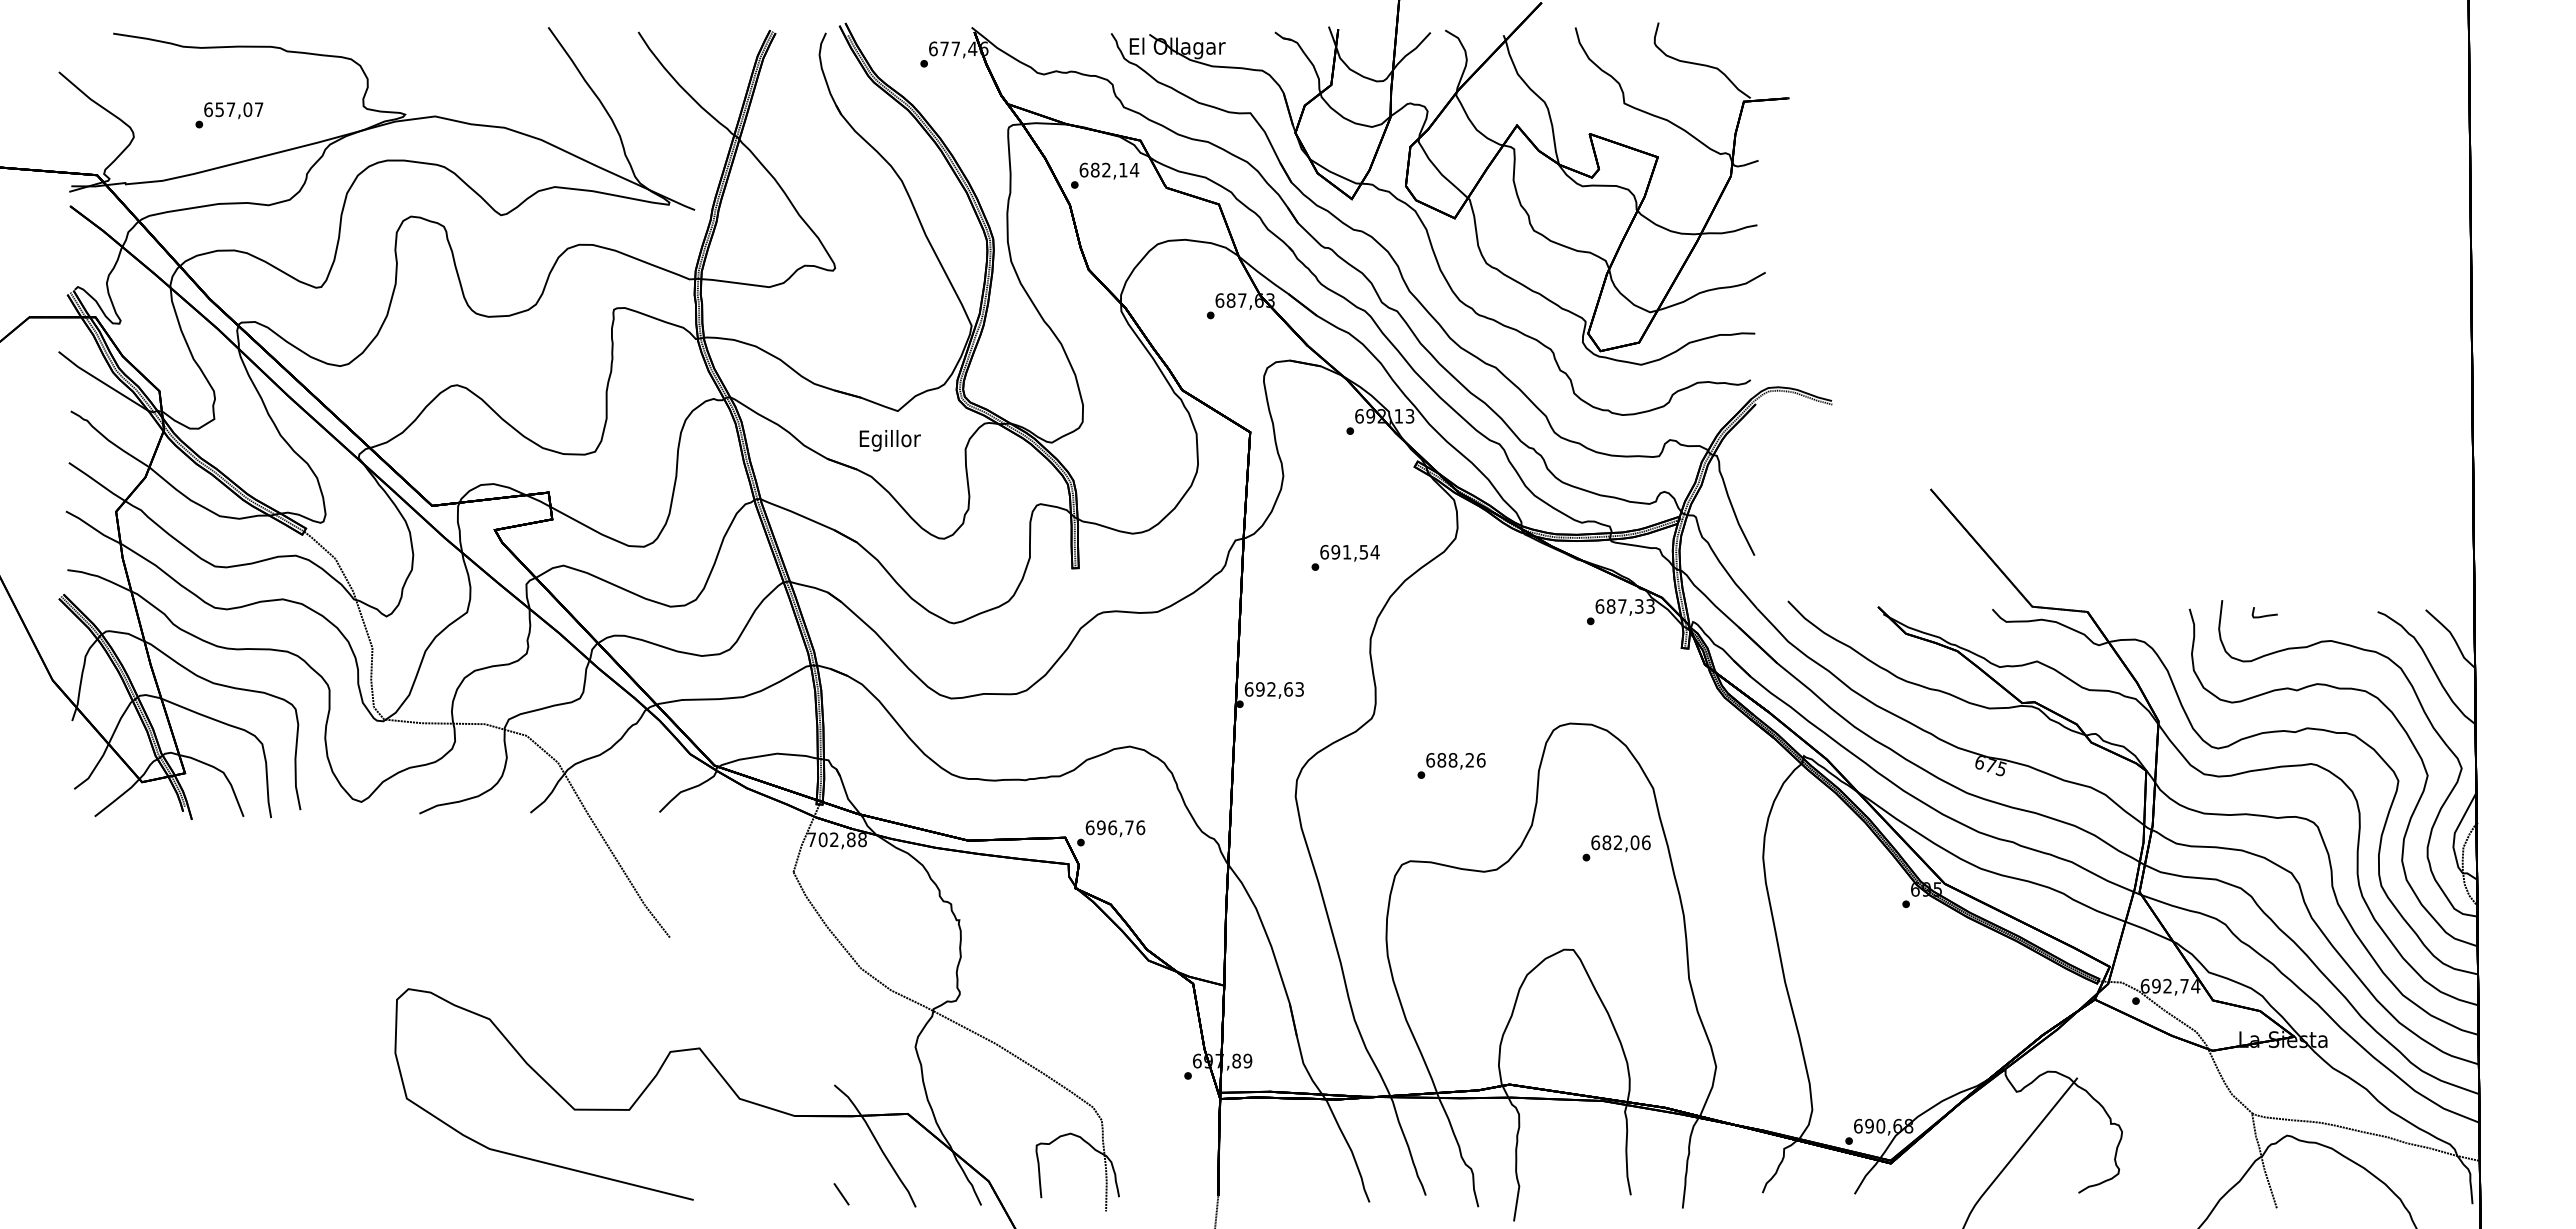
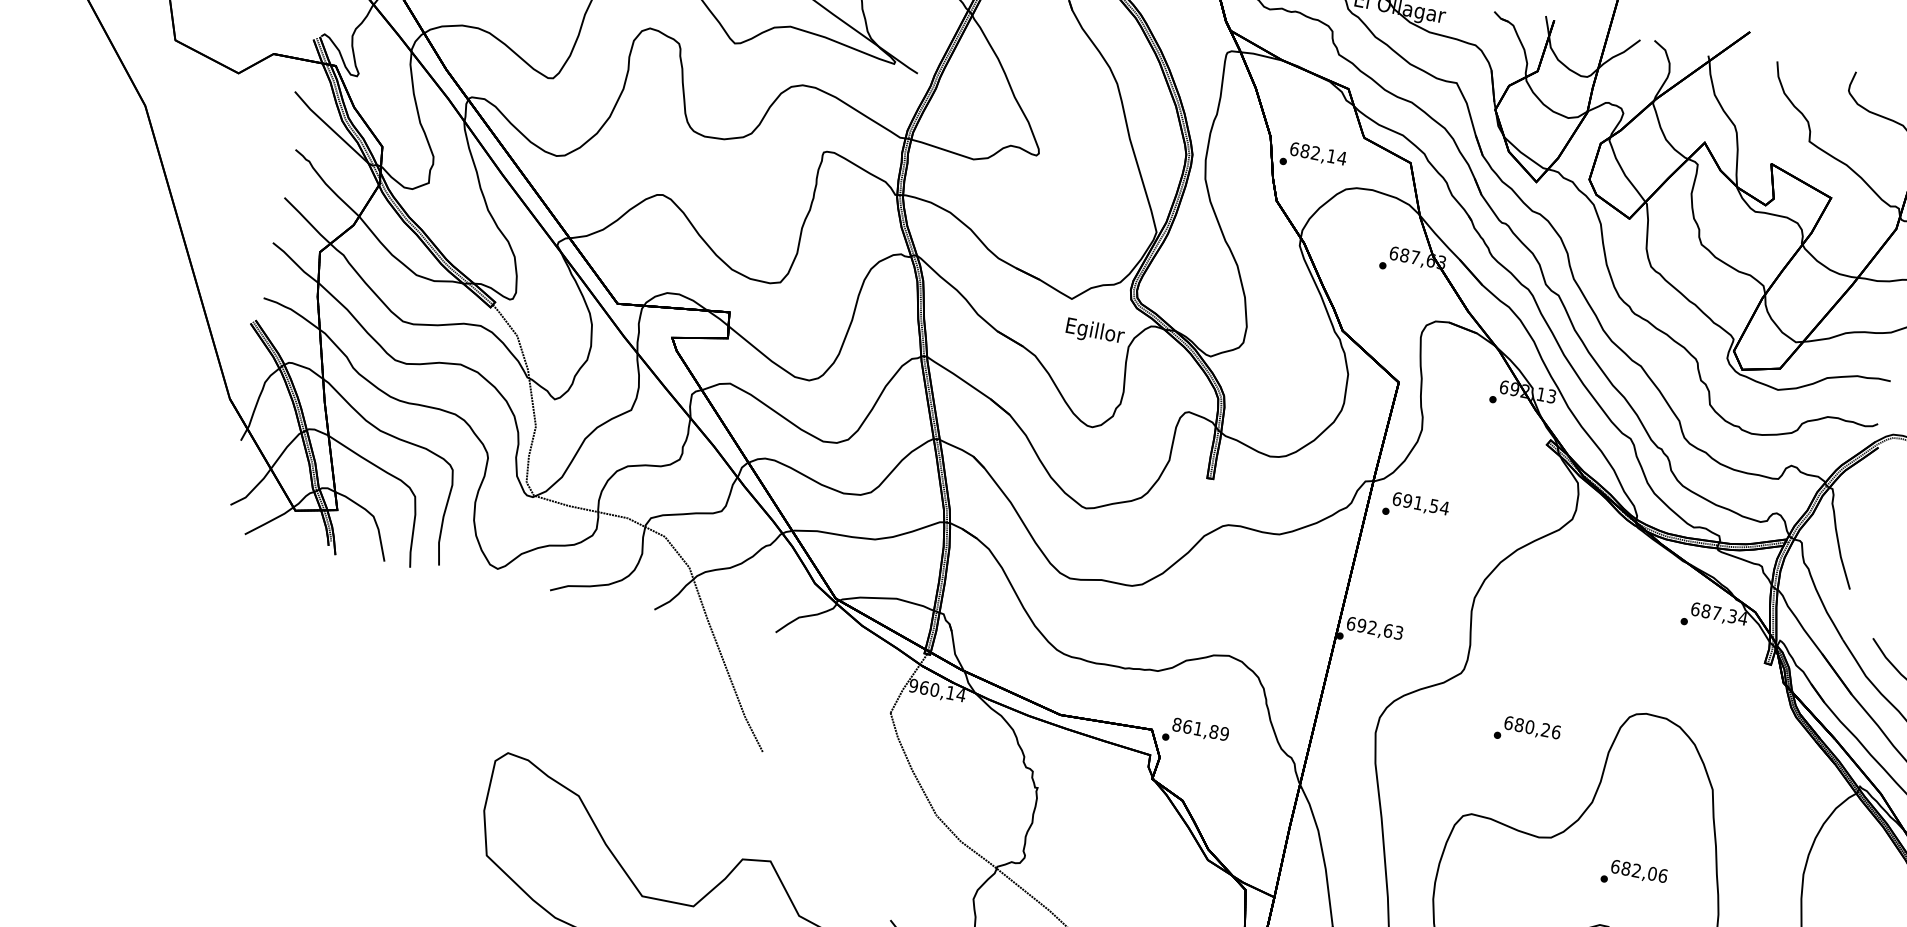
text: (1105, 175) -> (1313, 158), moved
text: (889, 440) -> (1094, 331), moved
text: (1345, 557) -> (1415, 507), moved
text: (1650, 606) -> (1743, 618), 687,33 -> 687,34
text: (1452, 760) -> (1529, 727), 688,26 -> 680,26
text: (1115, 827) -> (1200, 729), 696,76 -> 861,89
text: (837, 839) -> (937, 690), 702,88 -> 960,14
text: (1616, 848) -> (1634, 875), moved

